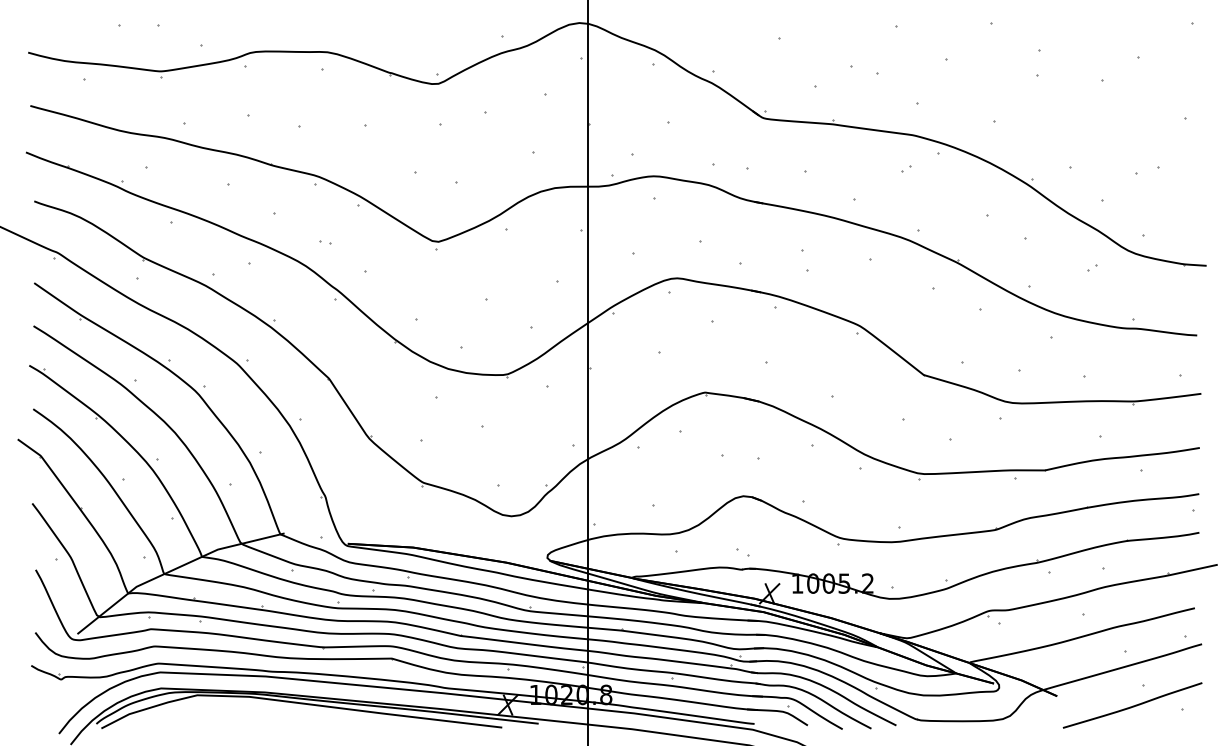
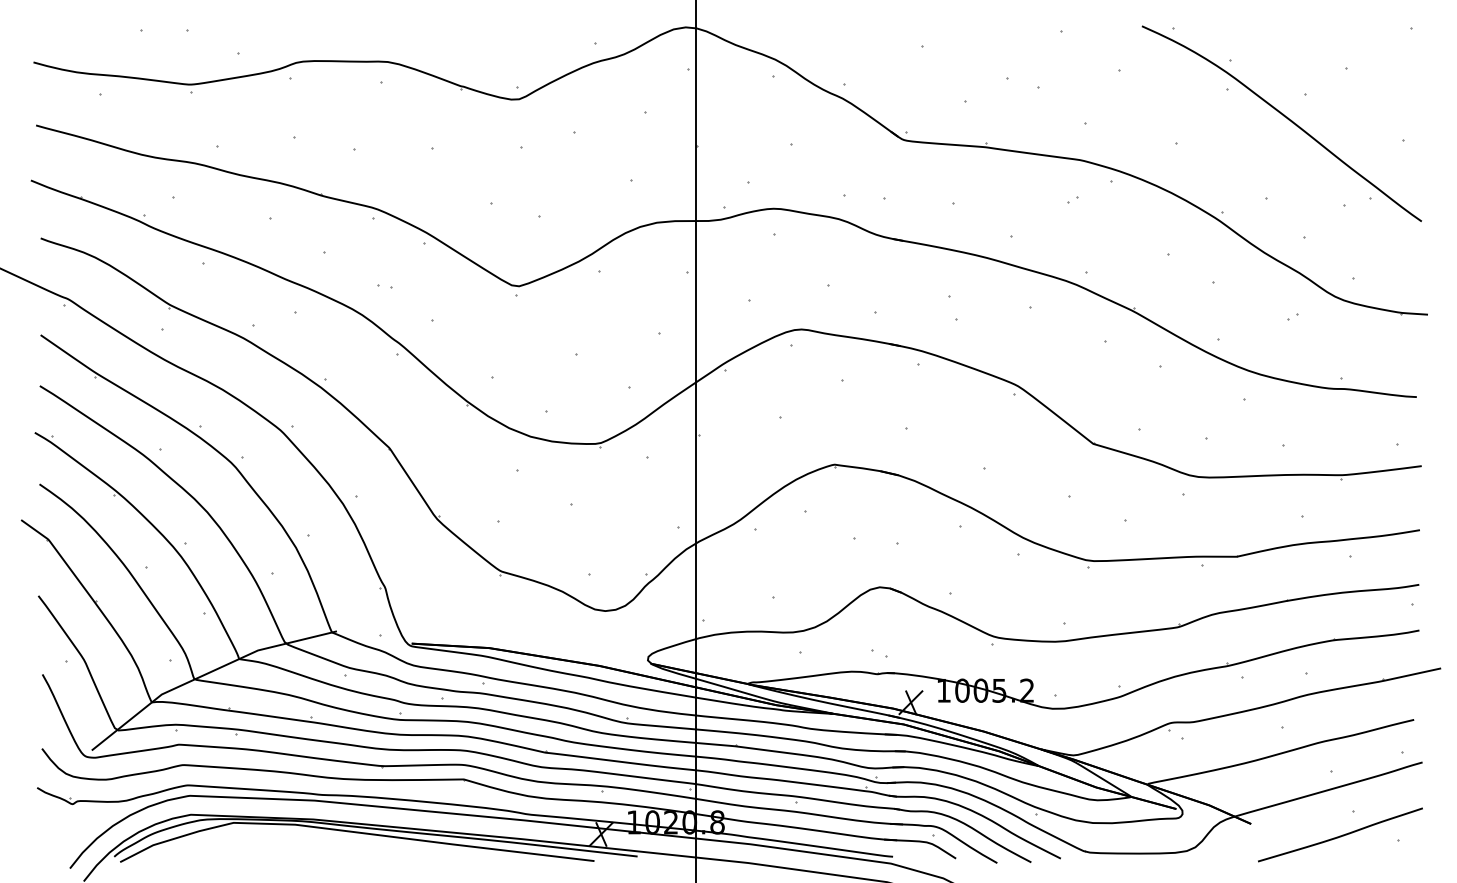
curve: (1085, 99) -> (1284, 117), added

